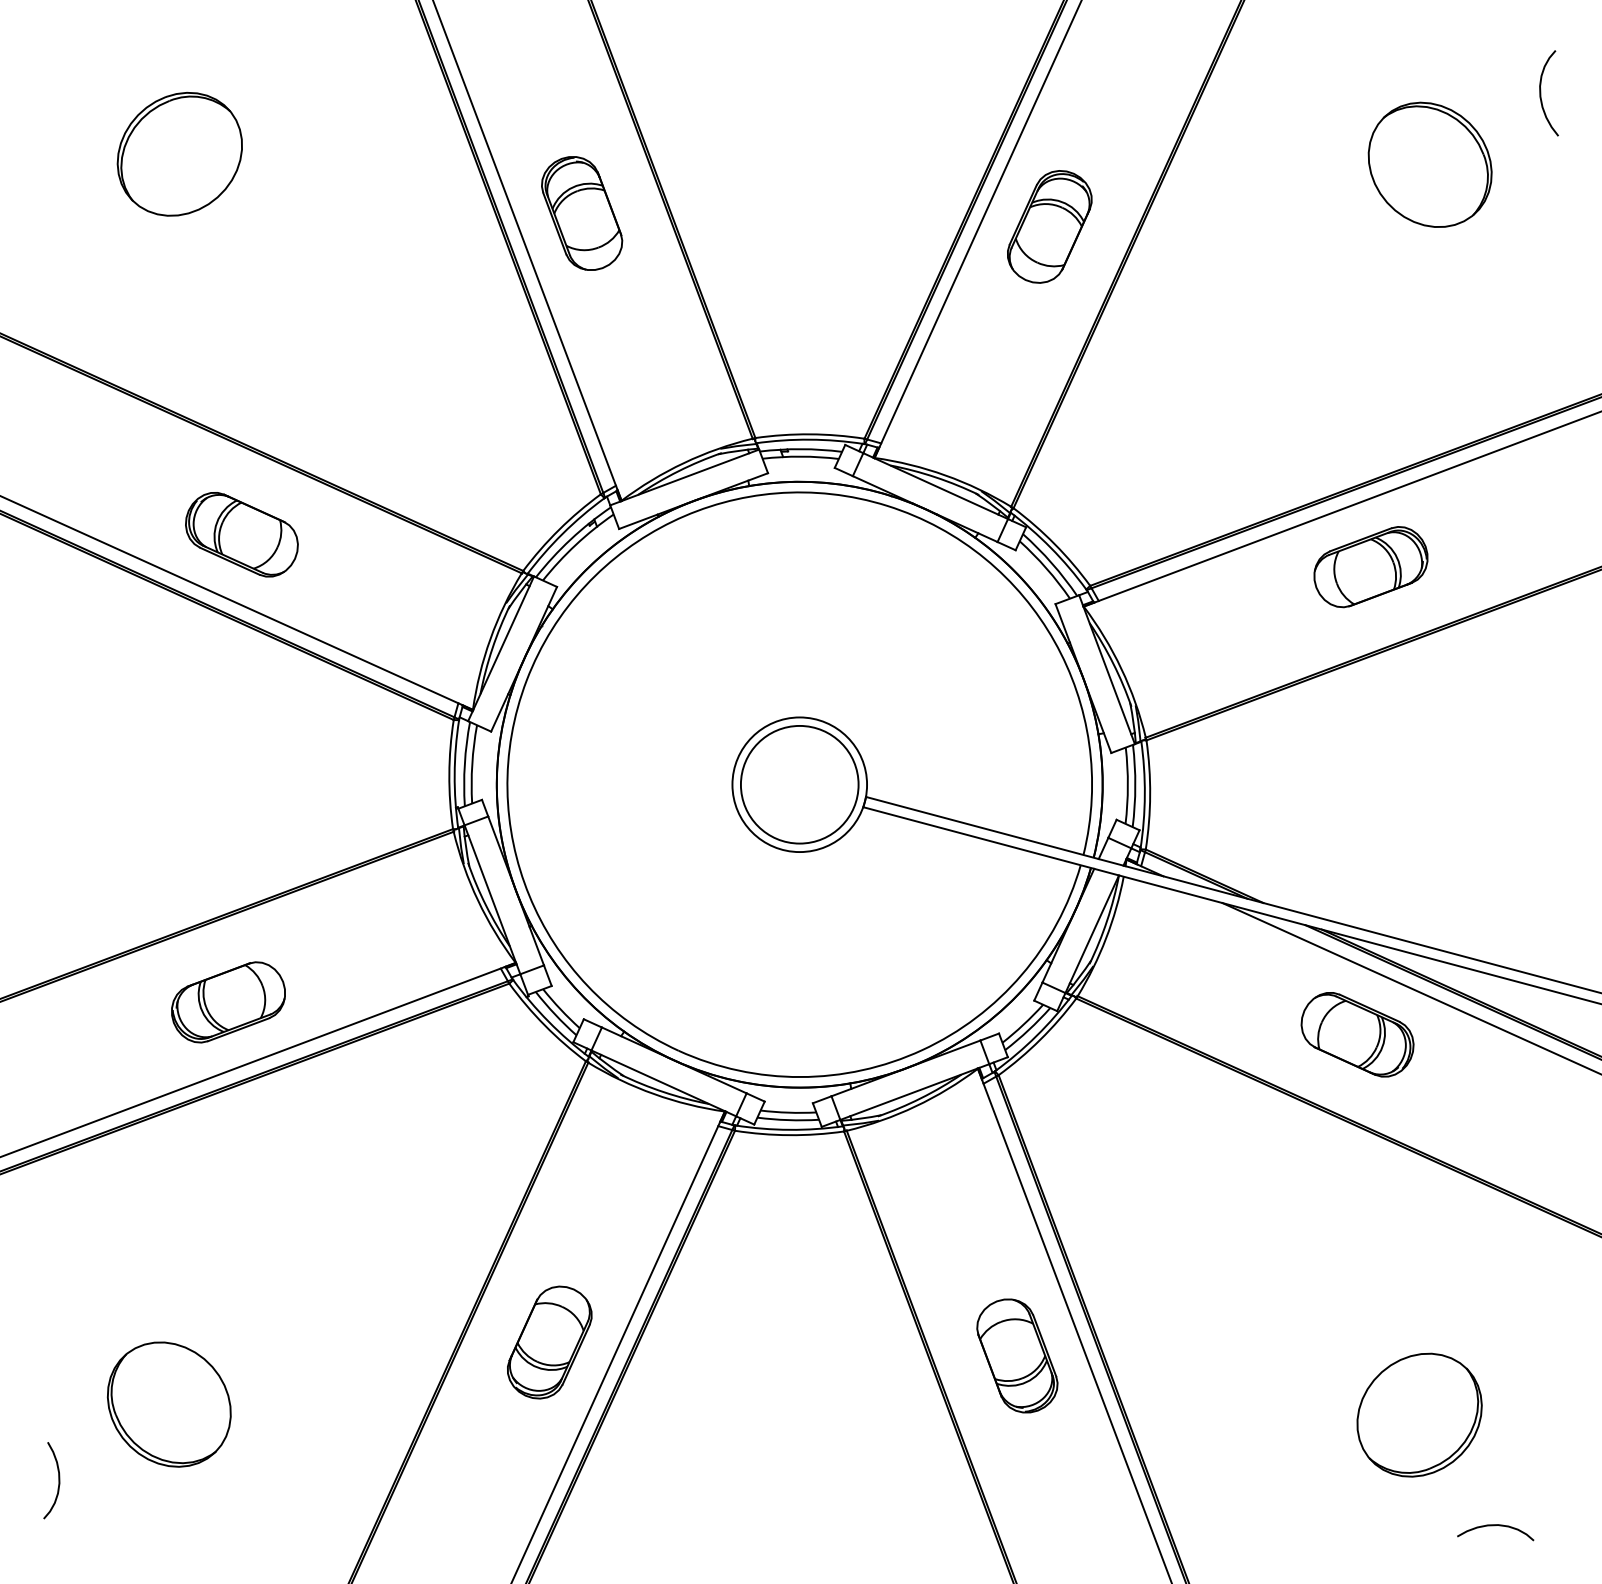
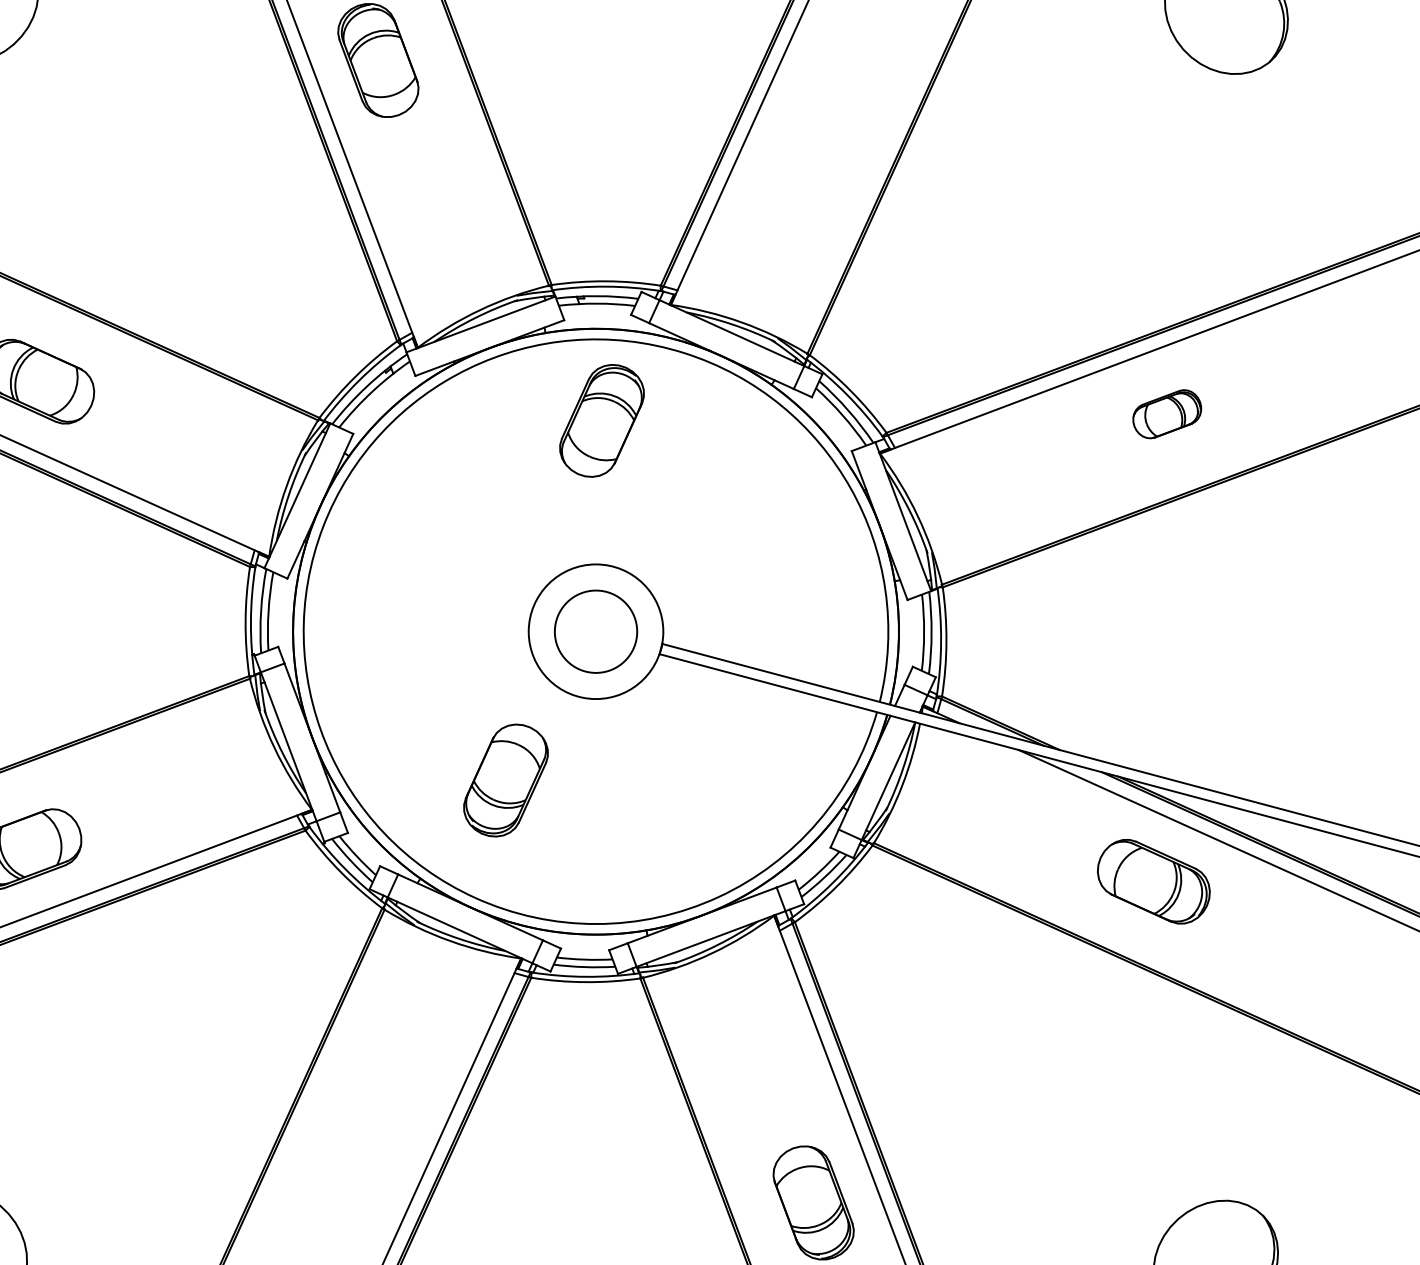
part: (1049, 226) -> (601, 420), moved
part: (1370, 567) -> (1166, 414), size x0.6
circle: (799, 784) -> (595, 631), size x0.7
part: (549, 1342) -> (505, 780), moved

